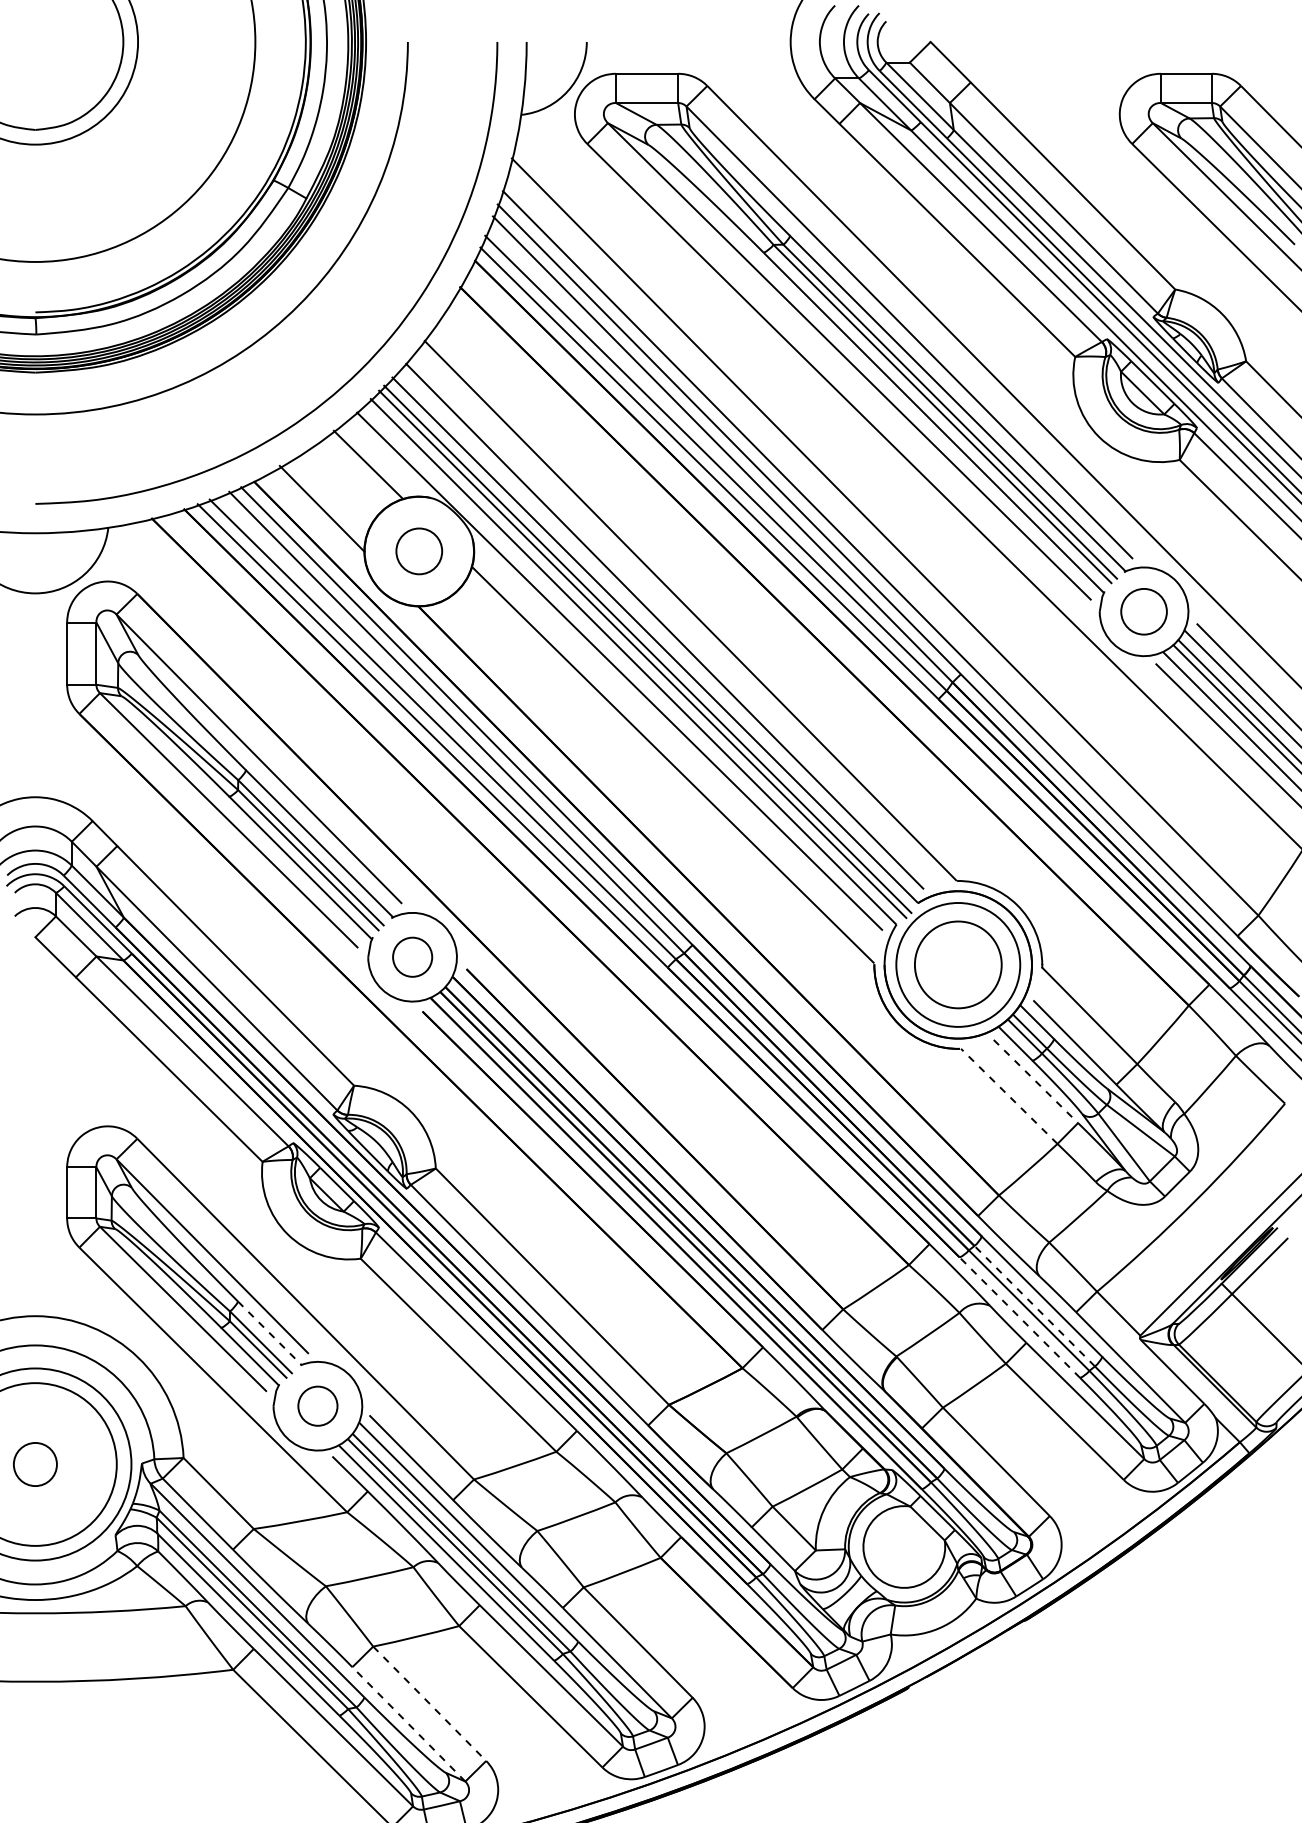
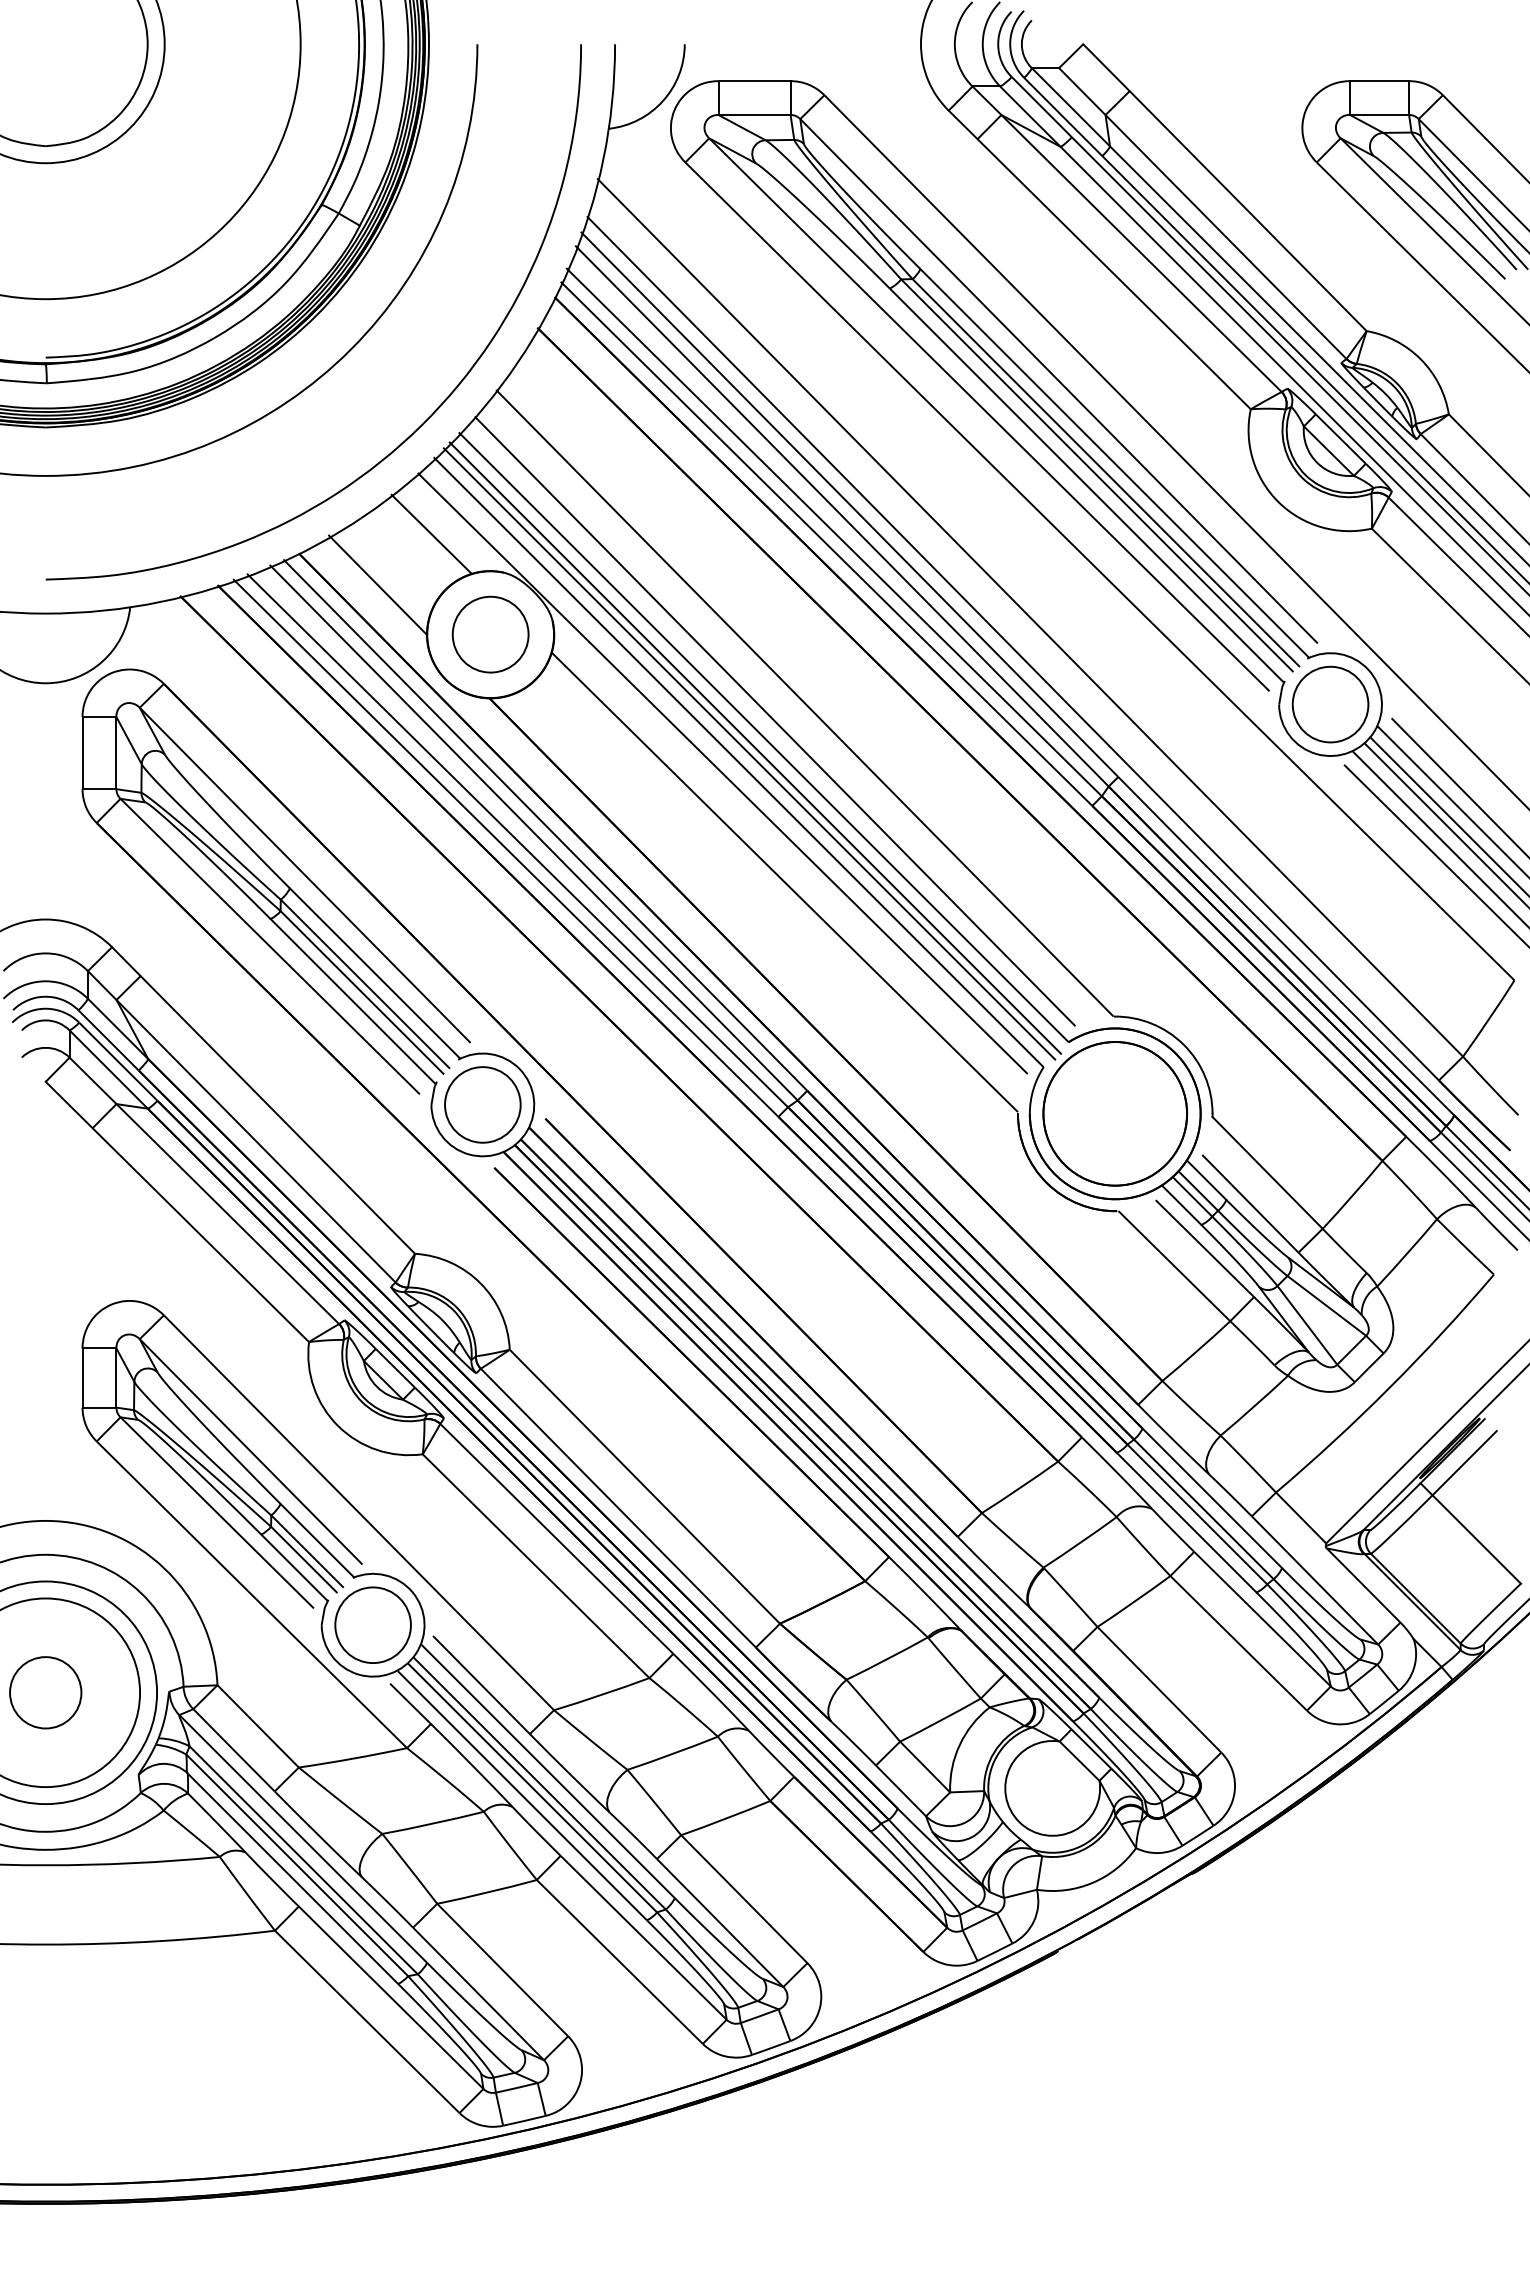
circle: (419, 551) -> (490, 634), size x1.43
circle: (1144, 611) -> (1330, 704), size x1.43
circle: (412, 956) -> (482, 1104), size x1.67
circle: (958, 964) -> (1115, 1113), size x1.43
line: (1036, 1081) -> (1205, 1248), dashed -> solid
line: (1009, 1096) -> (1174, 1266), dashed -> solid
line: (1034, 1306) -> (1203, 1509), dashed -> solid
line: (1019, 1317) -> (1186, 1522), dashed -> solid
line: (269, 1333) -> (317, 1540), dashed -> solid
circle: (317, 1406) -> (372, 1625), size x1.67
circle: (35, 1464) -> (45, 1692), size x1.43
line: (430, 1704) -> (503, 1970), dashed -> solid
line: (408, 1724) -> (478, 1994), dashed -> solid

